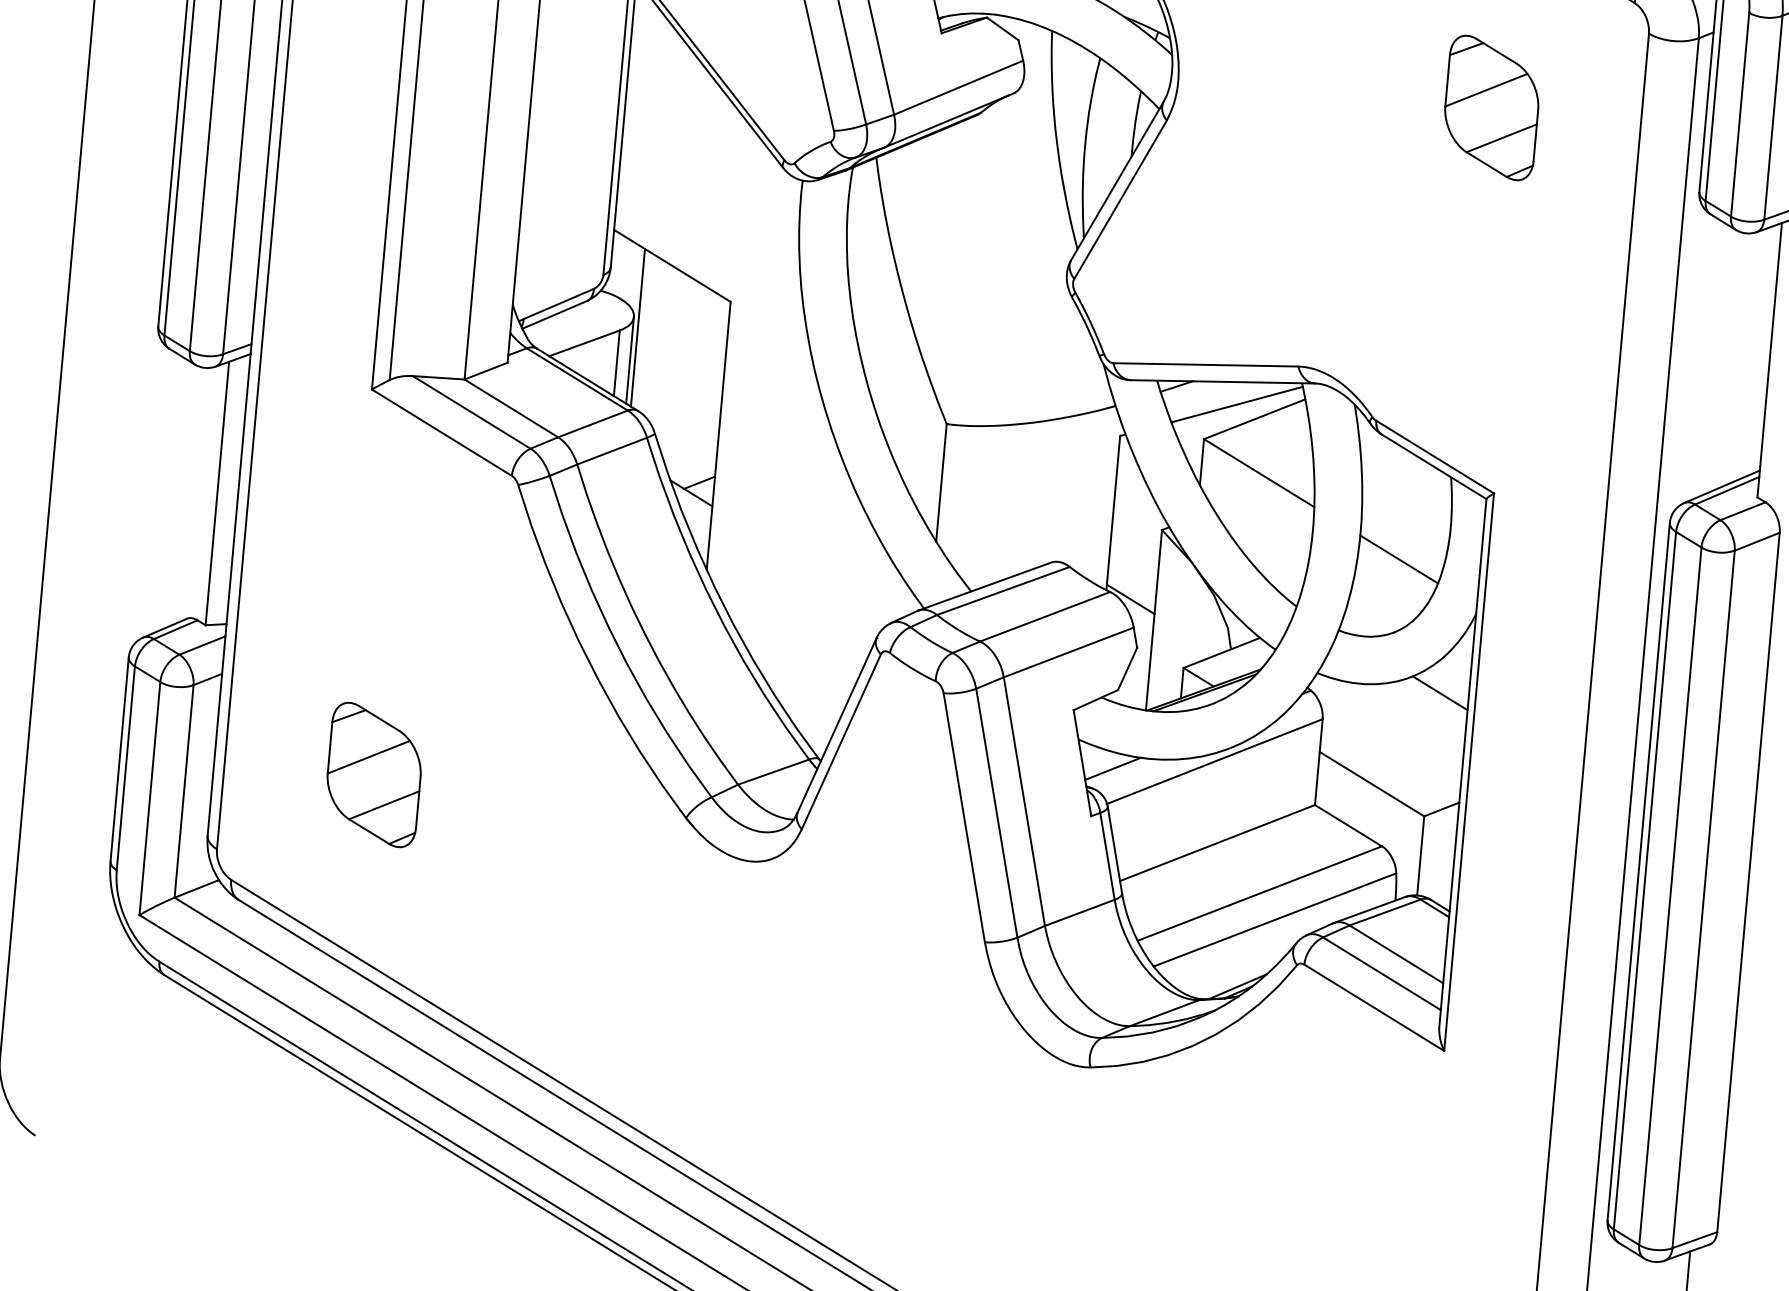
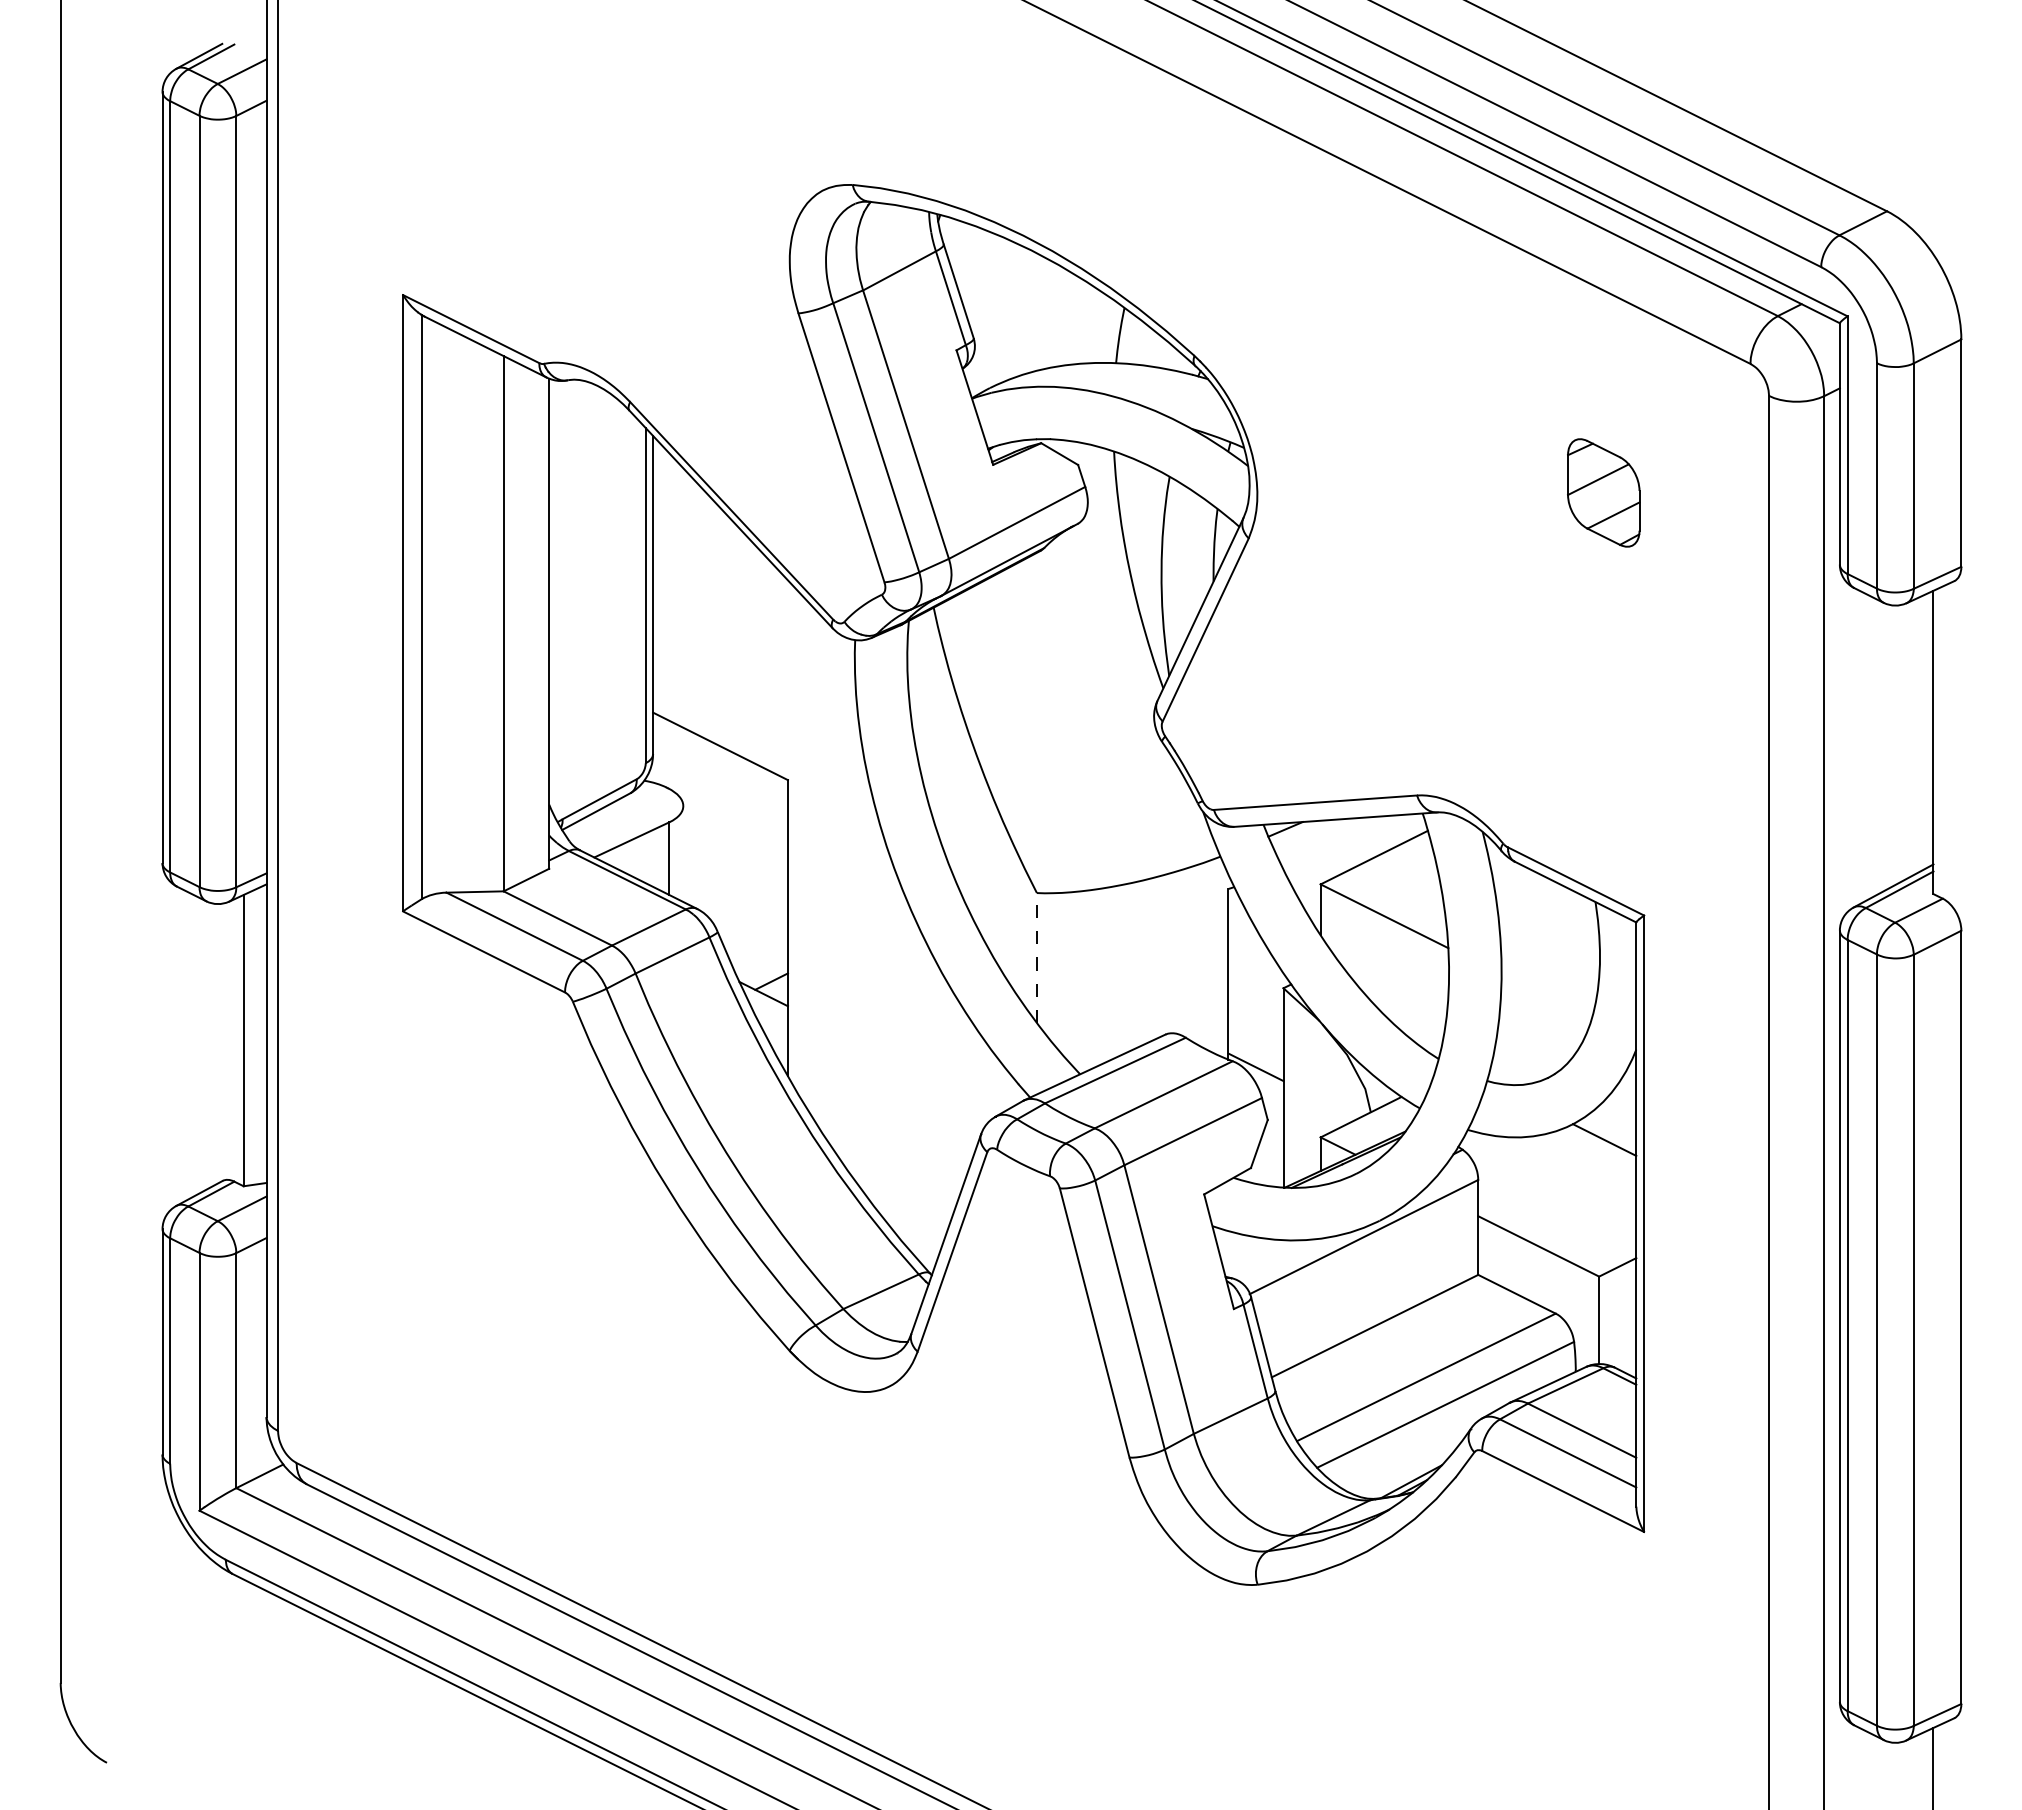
part: (1491, 107) -> (1603, 492), size x0.7
line: (637, 327) -> (688, 817), removed
line: (630, 359) -> (683, 853), removed
line: (1237, 404) -> (1353, 843), removed
line: (941, 483) -> (1036, 958), solid -> dashed
line: (1399, 558) -> (1546, 996), removed
line: (1112, 768) -> (1252, 1254), removed
part: (374, 774) -> (443, 1333), removed

